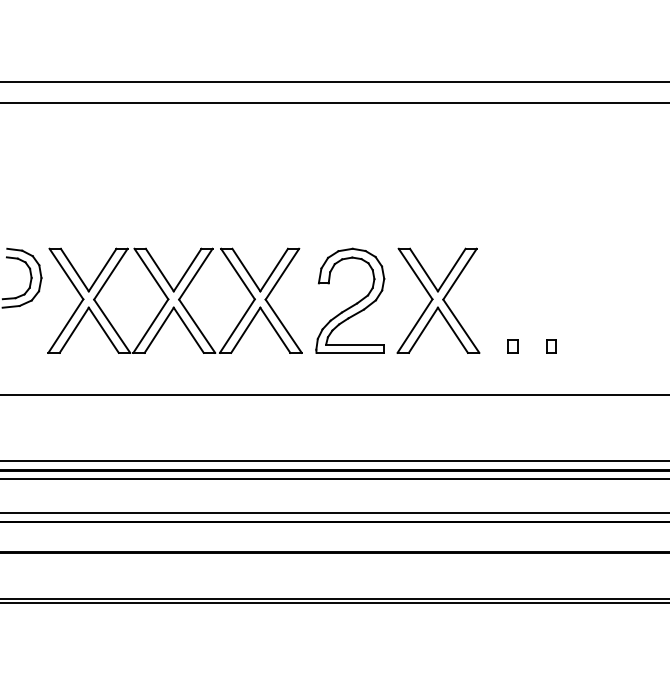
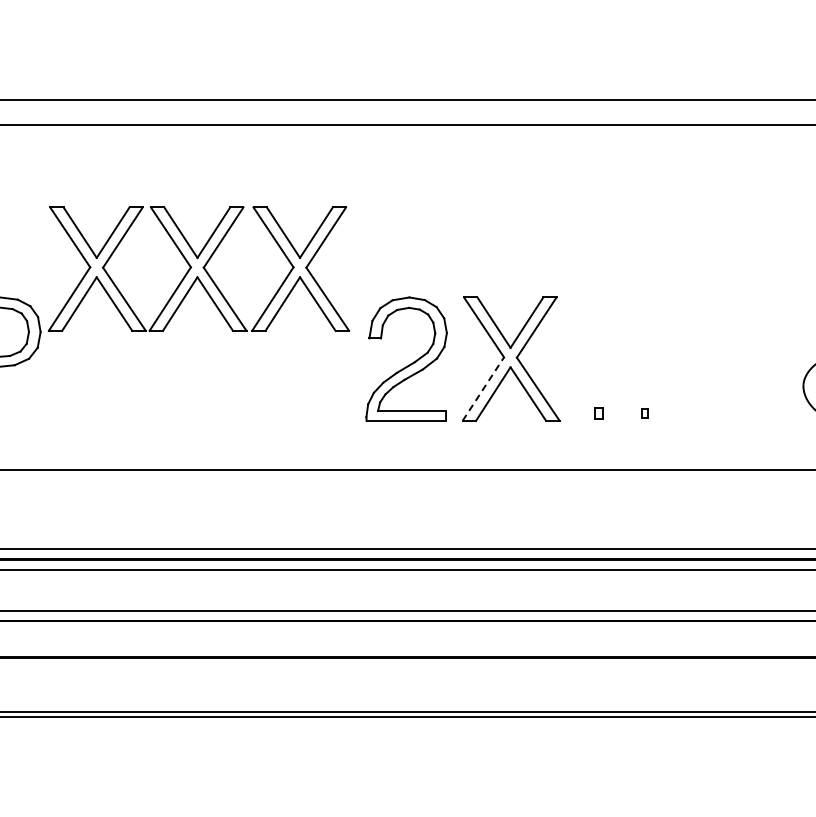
part: (175, 300) -> (199, 268), moved
line: (415, 326) -> (483, 389), solid -> dashed
part: (512, 346) -> (599, 413), size x0.7
part: (550, 346) -> (644, 413), size x0.6

